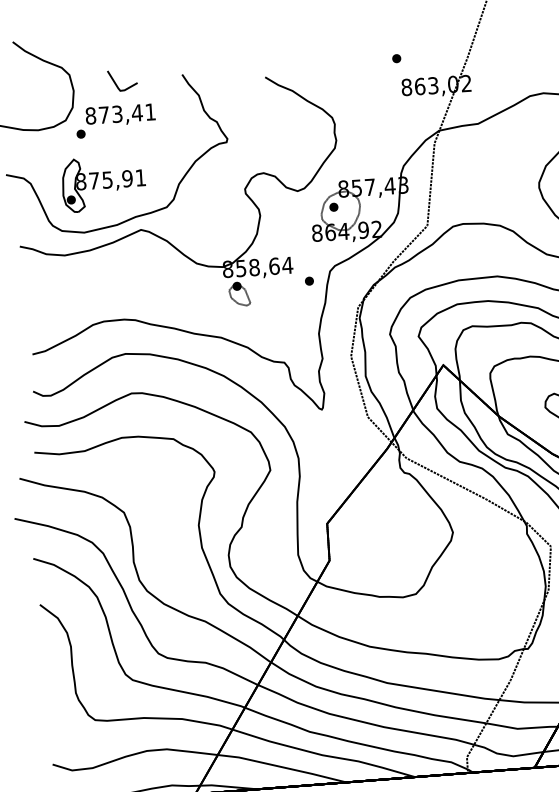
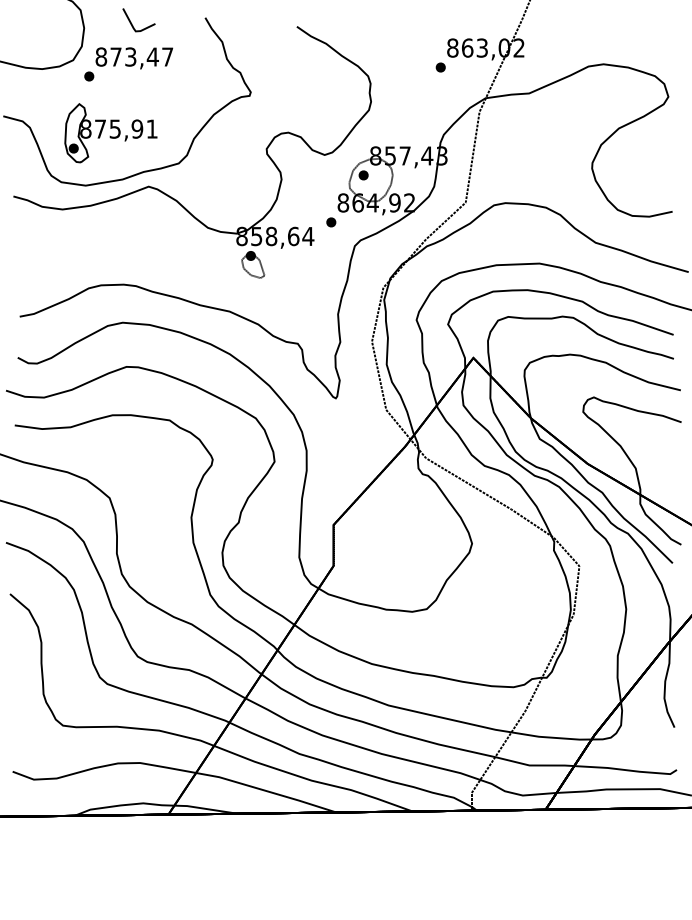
part: (396, 58) -> (440, 67), moved
text: (150, 111) -> (167, 56), 873,41 -> 873,47
part: (309, 281) -> (331, 222), moved

